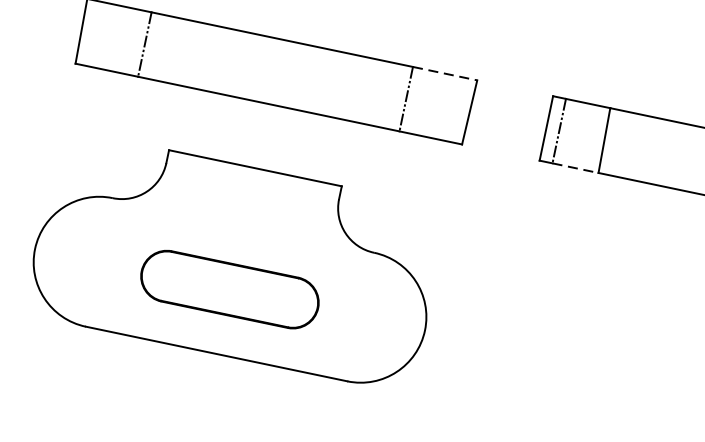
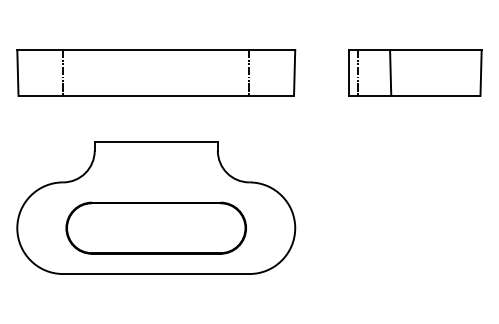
line: (445, 73) -> (272, 49), dashed -> solid
line: (576, 167) -> (375, 95), dashed -> solid
part: (229, 288) -> (155, 227), size x1.43

